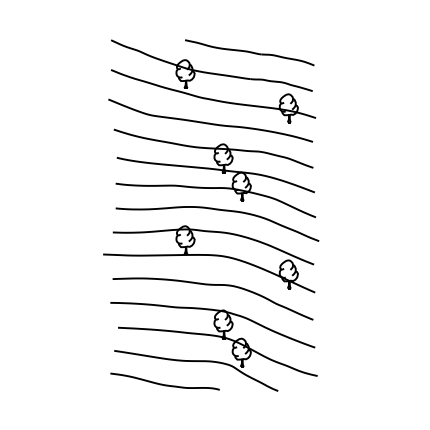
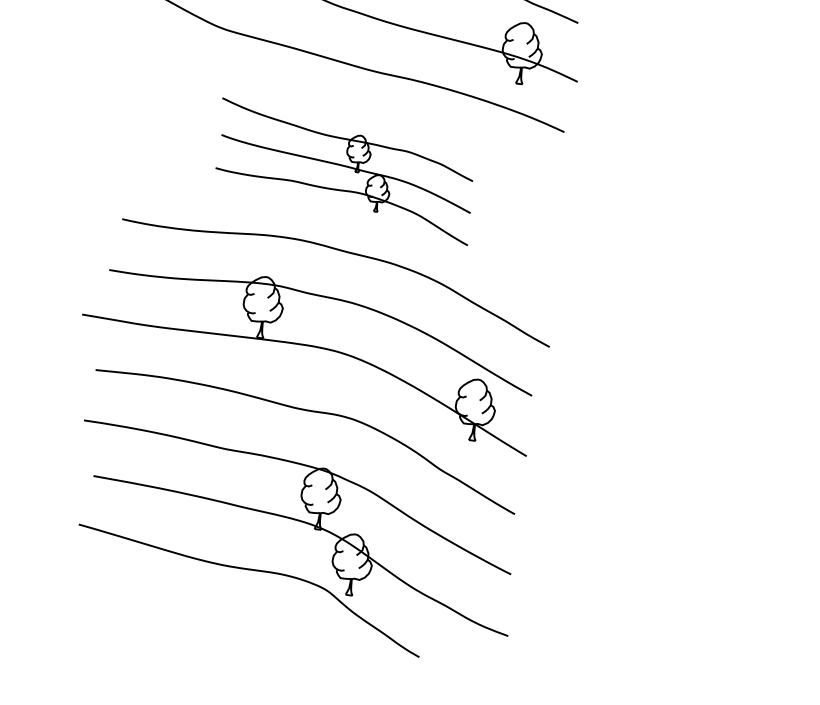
part: (214, 172) -> (344, 170), size x0.6
curve: (162, 383) -> (173, 608), removed

